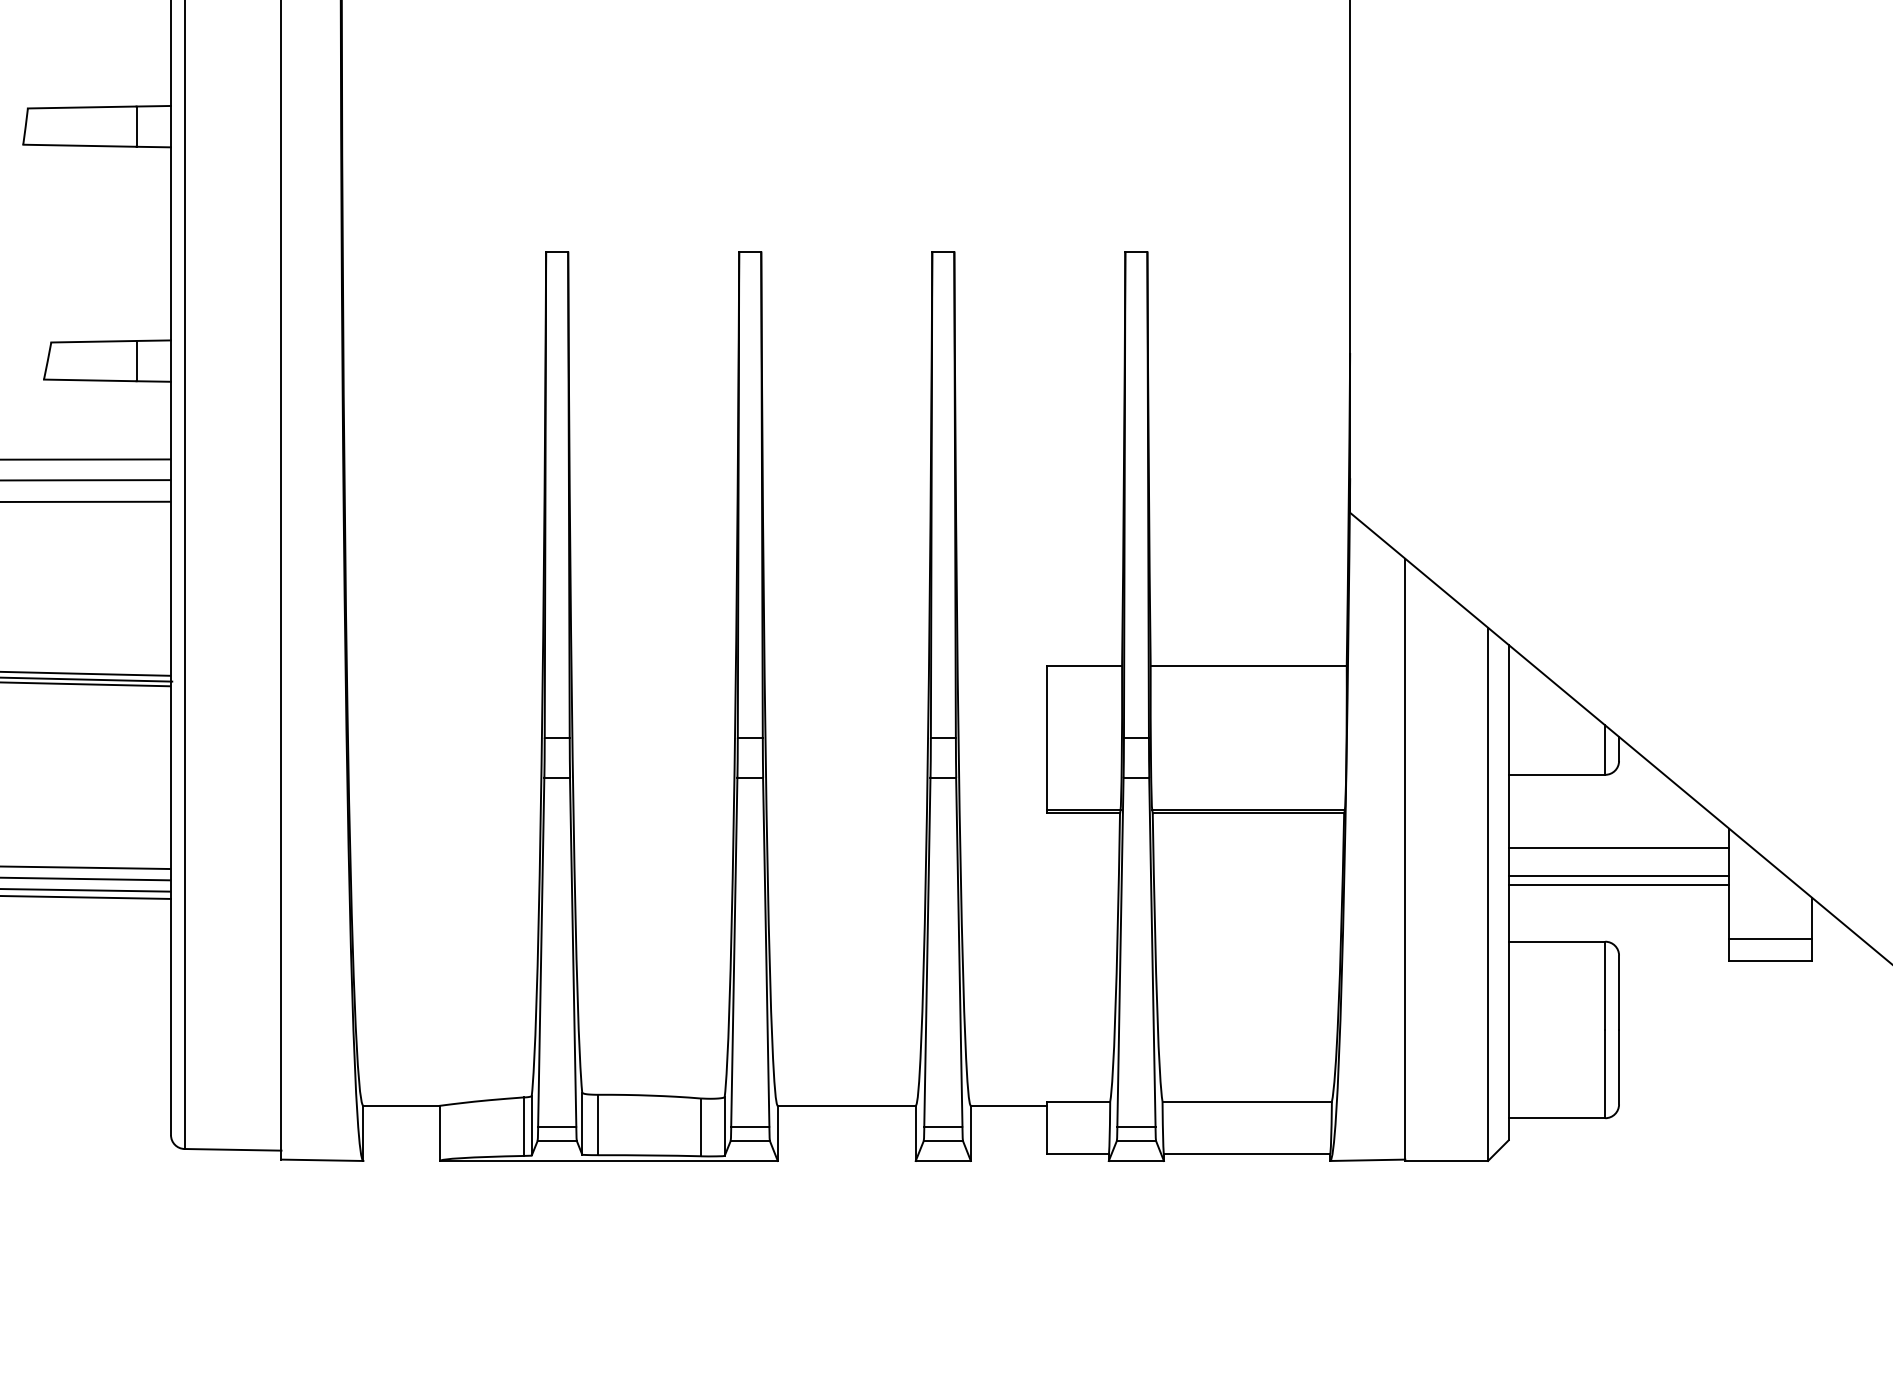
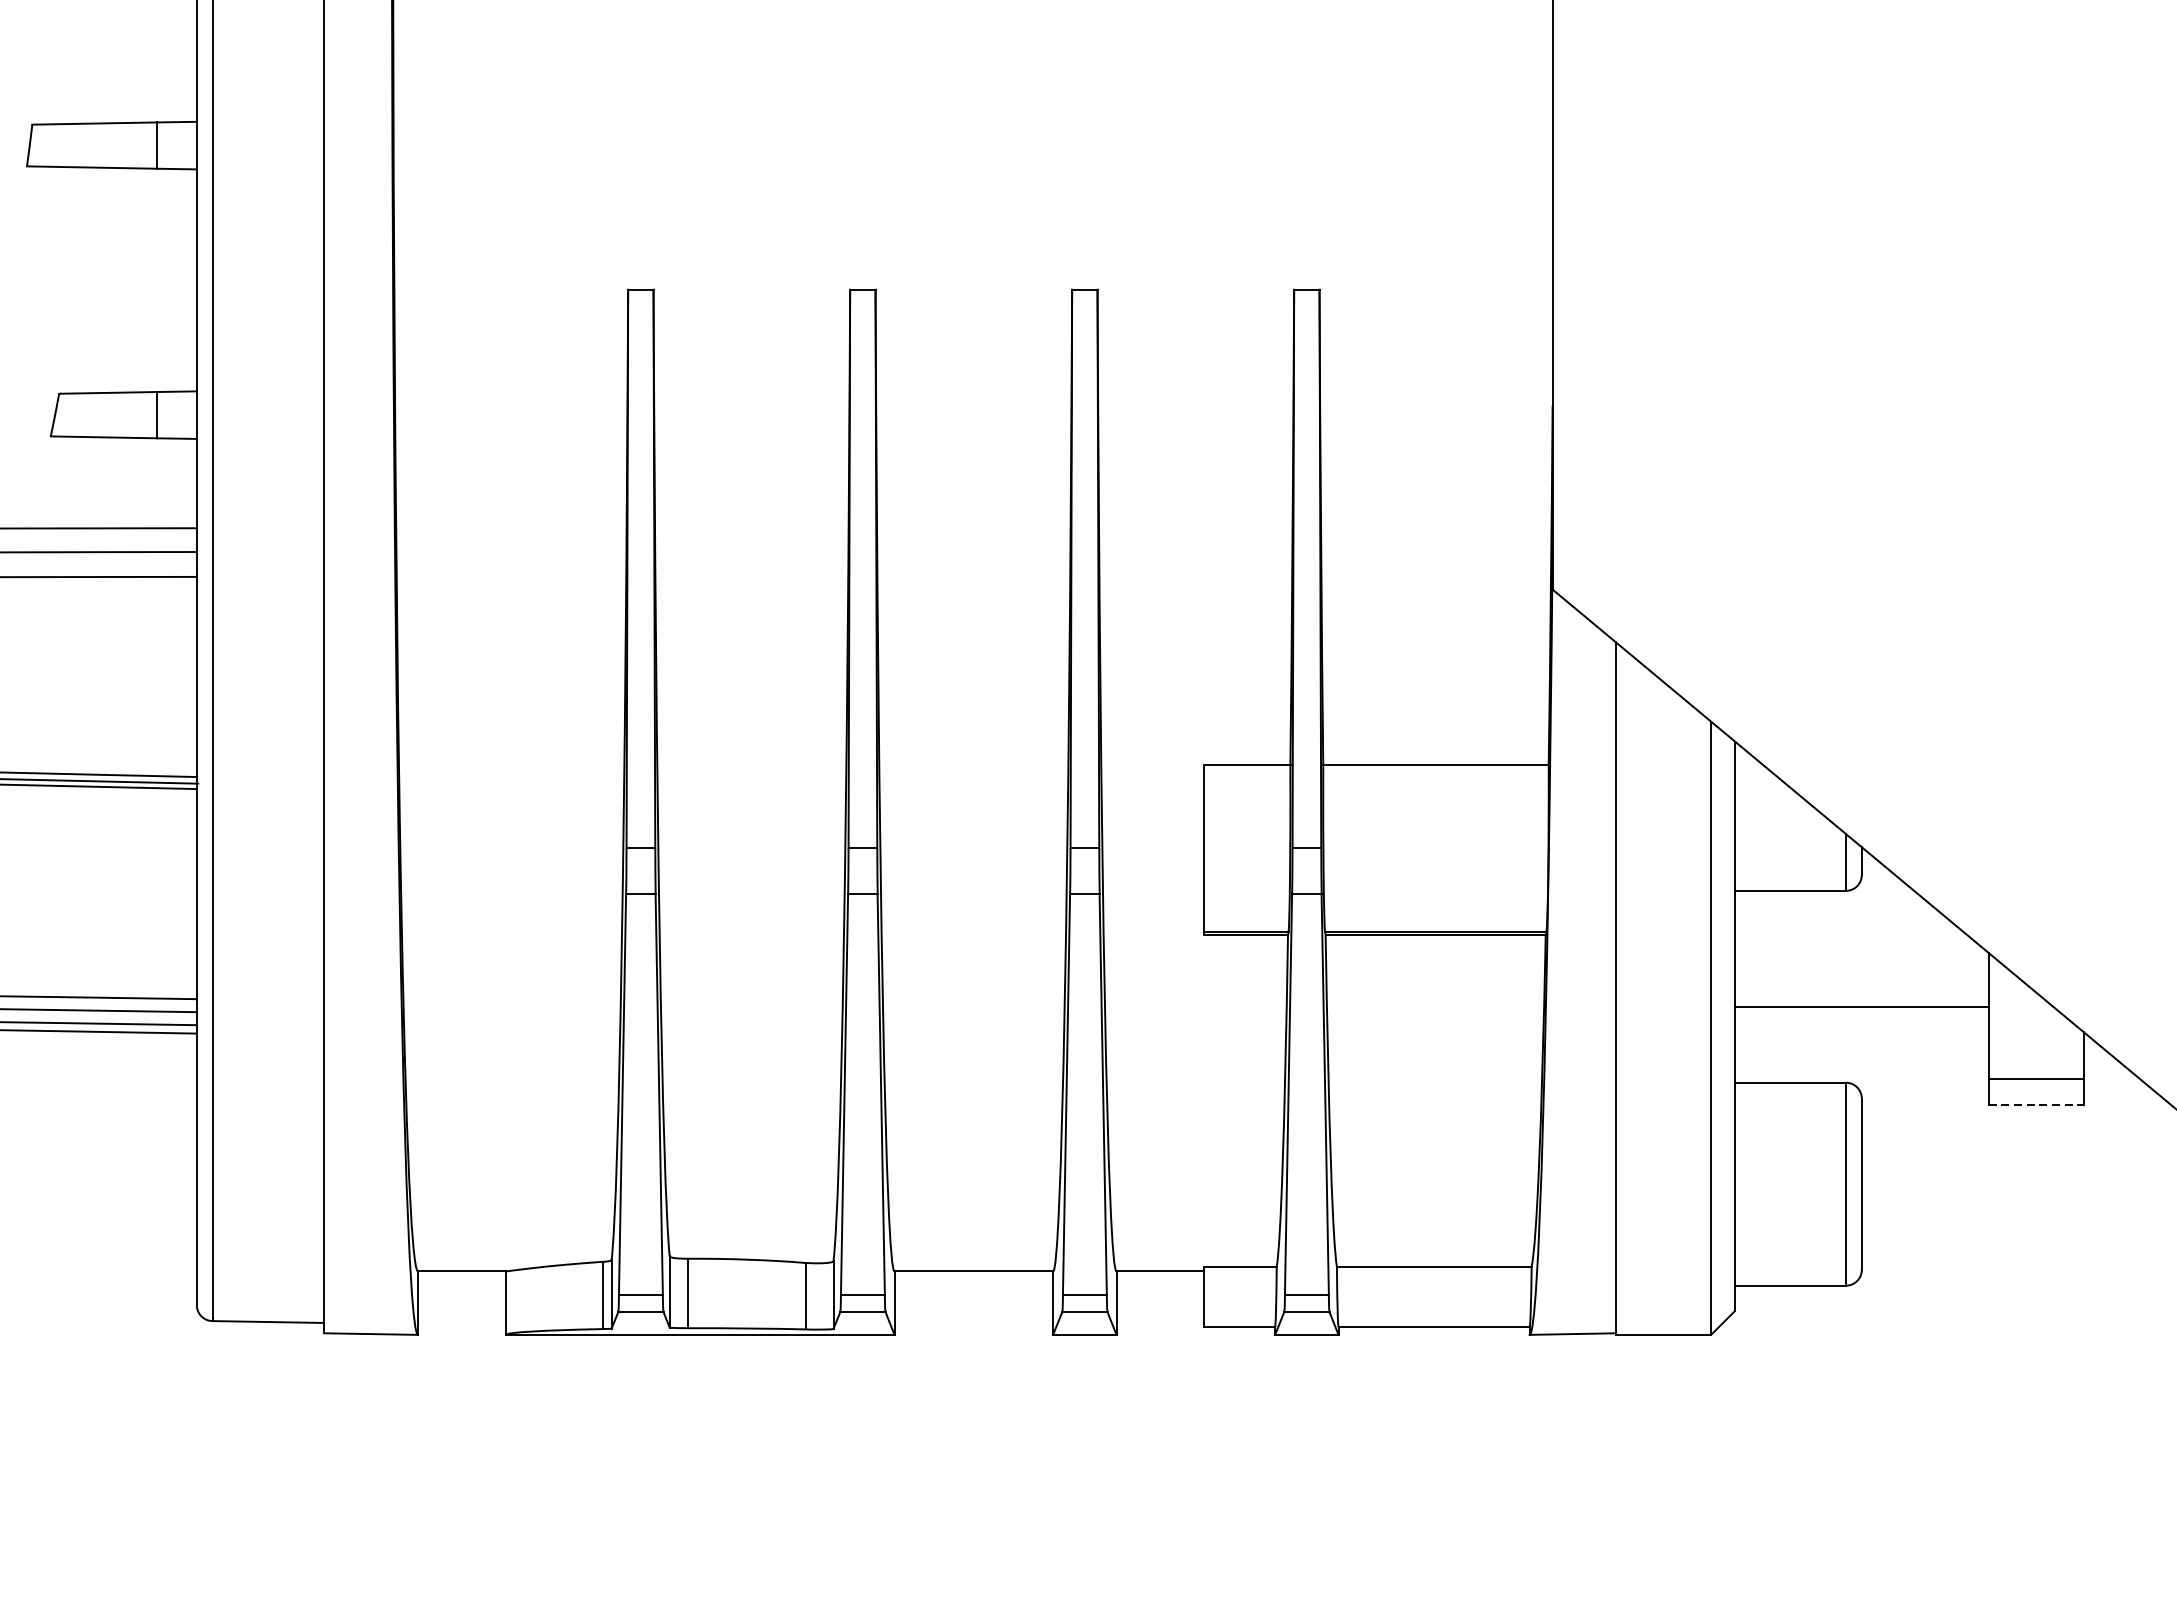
line: (1618, 848) -> (1861, 975), removed
line: (1618, 885) -> (1861, 1018), removed
line: (1771, 961) -> (2037, 1105), solid -> dashed

